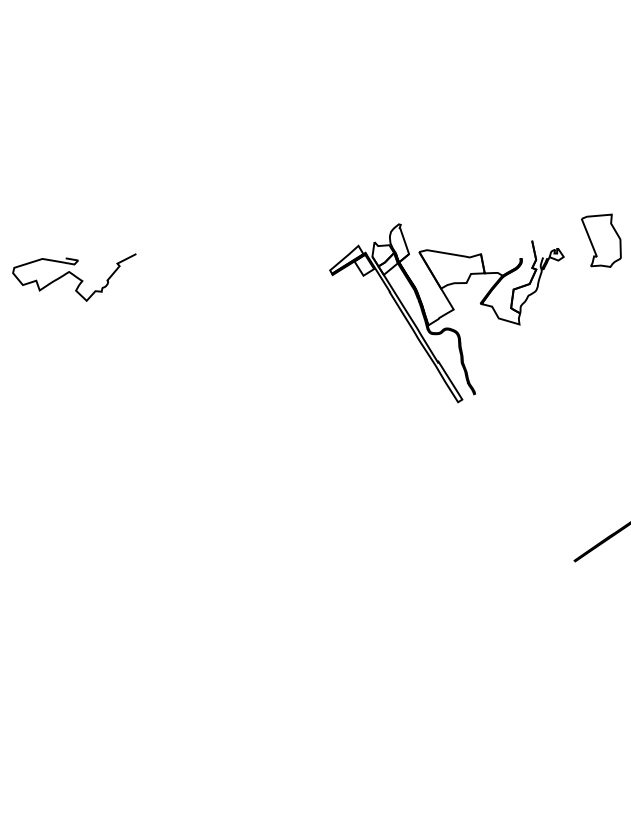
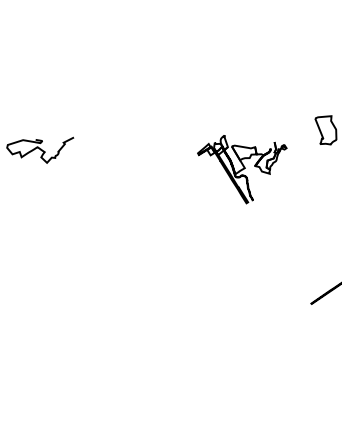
part: (447, 313) -> (242, 169), size x0.7

